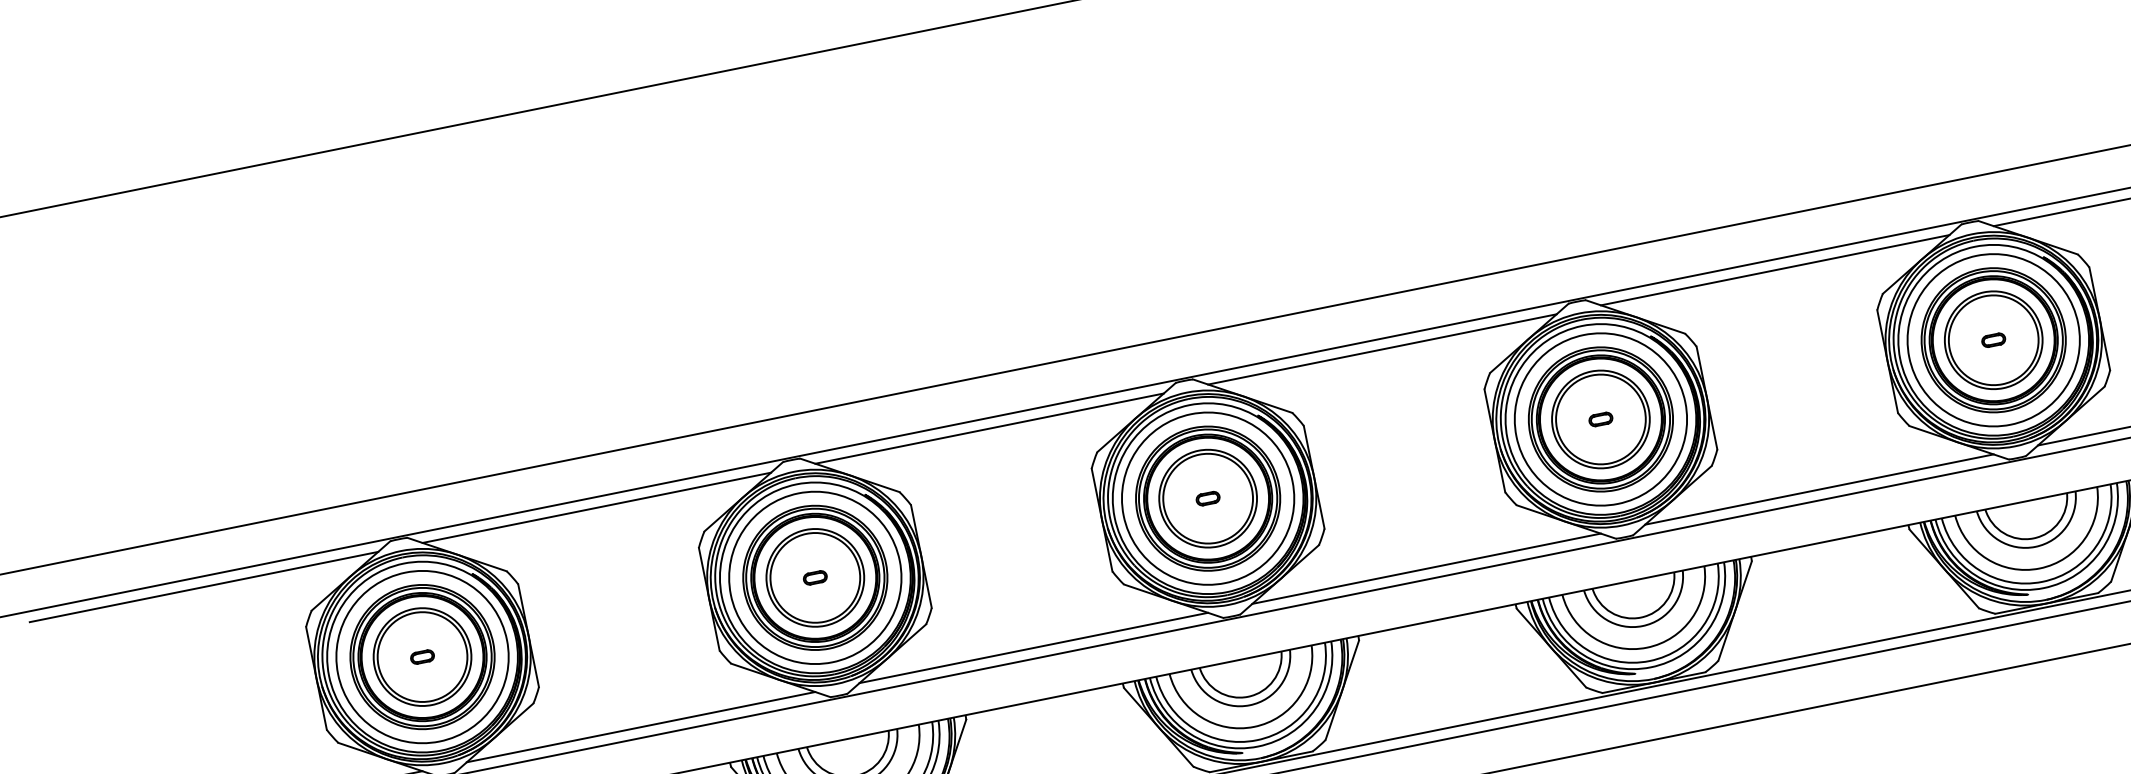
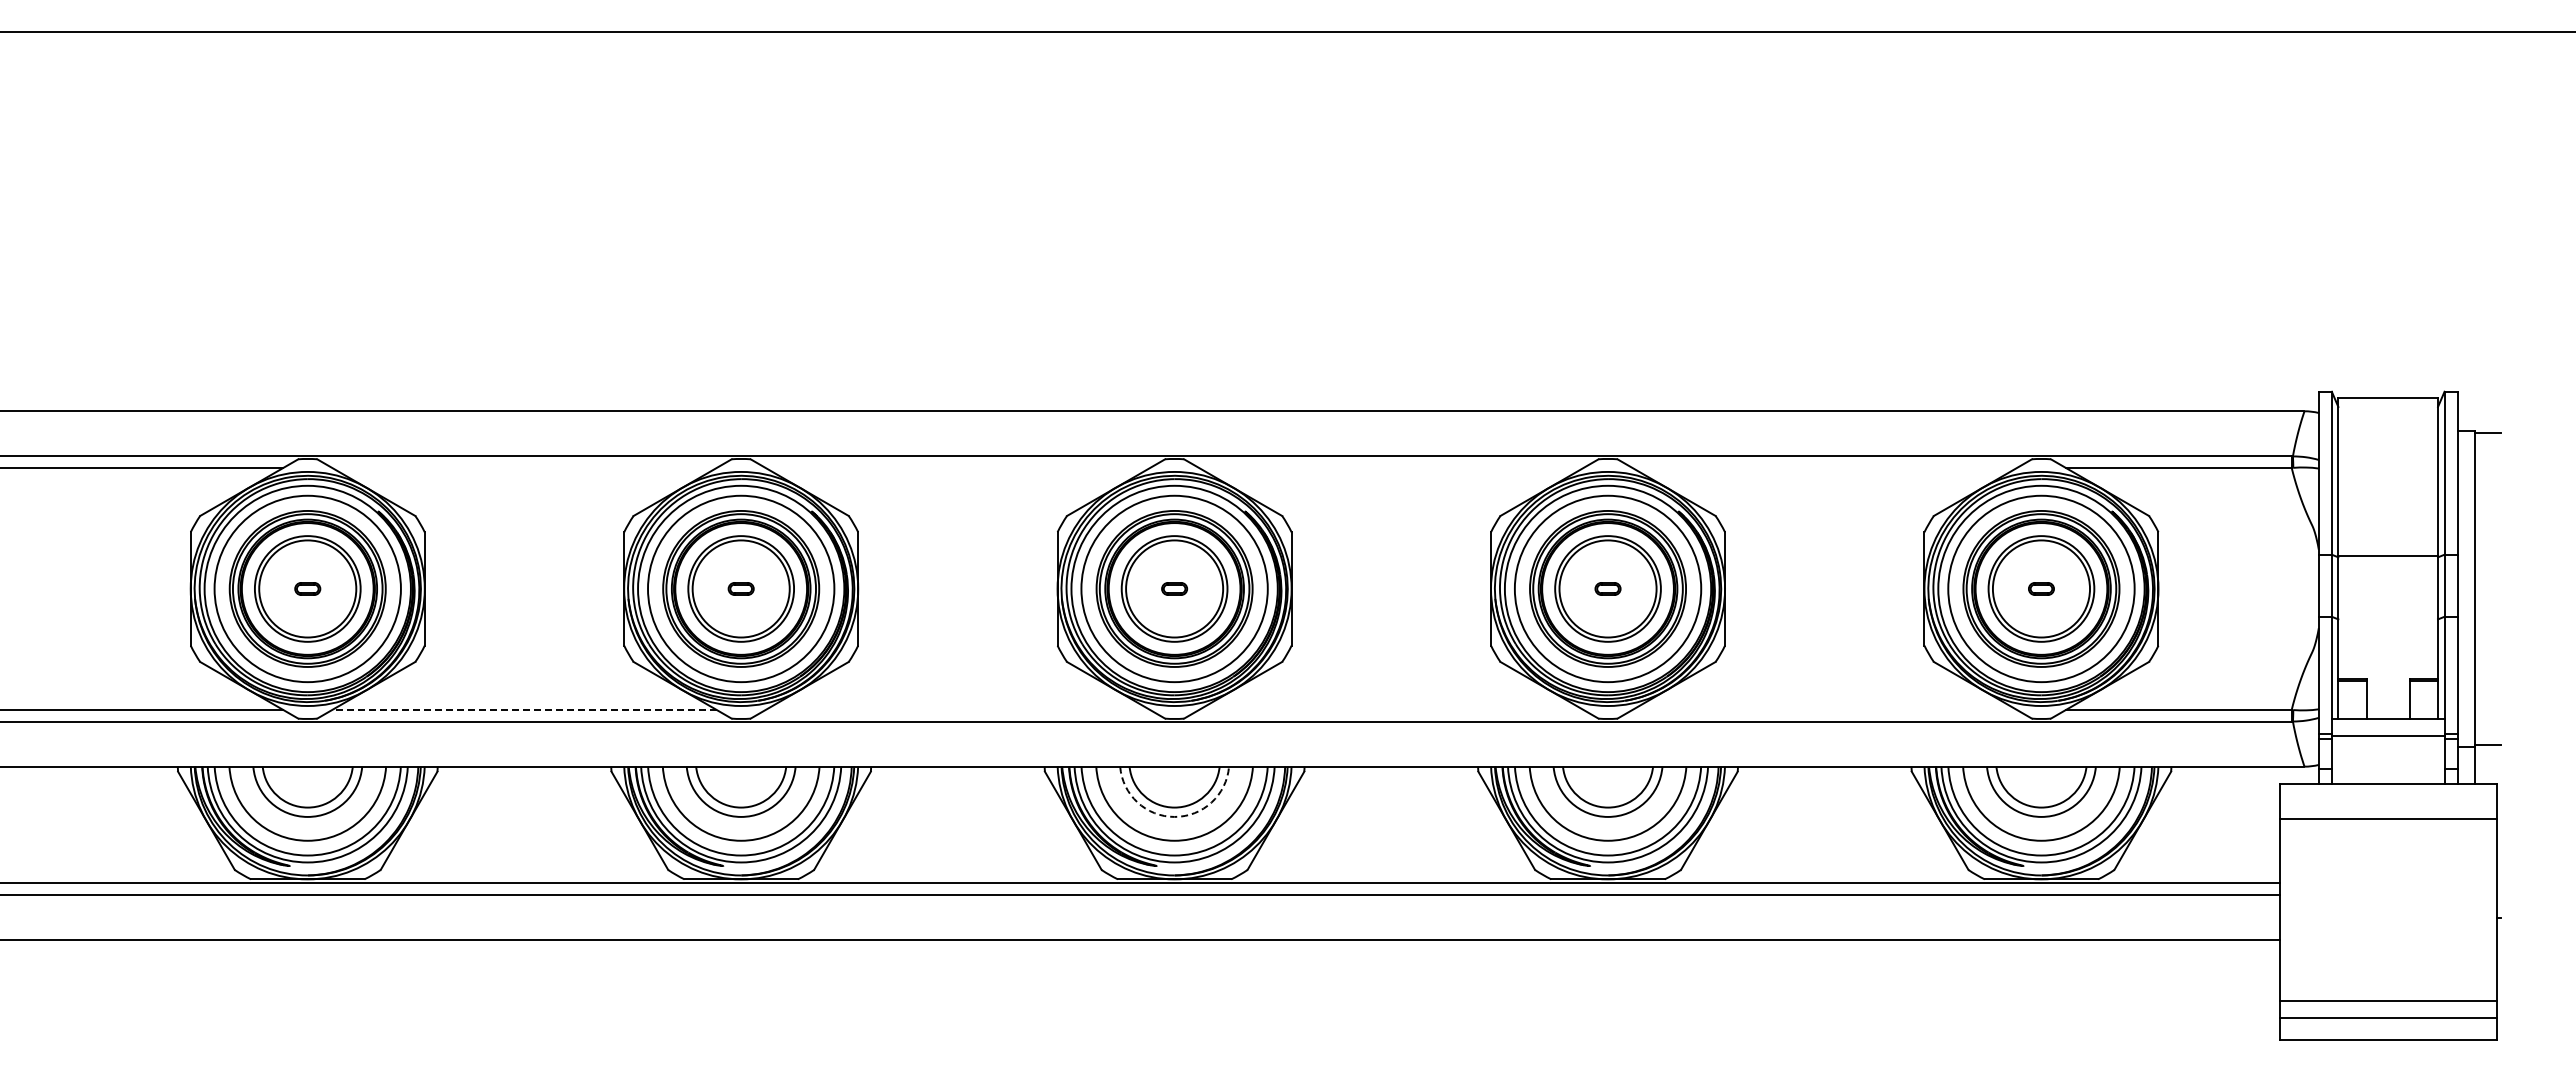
line: (1774, 269) -> (1824, 467), removed
line: (1382, 348) -> (1391, 467), removed
line: (989, 428) -> (957, 467), removed
line: (1819, 489) -> (1824, 709), removed
line: (596, 507) -> (524, 467), removed
line: (1426, 568) -> (1391, 709), removed
line: (1033, 647) -> (957, 709), removed
arc: (1249, 704) -> (1174, 816), solid -> dashed
line: (640, 726) -> (523, 709), solid -> dashed

